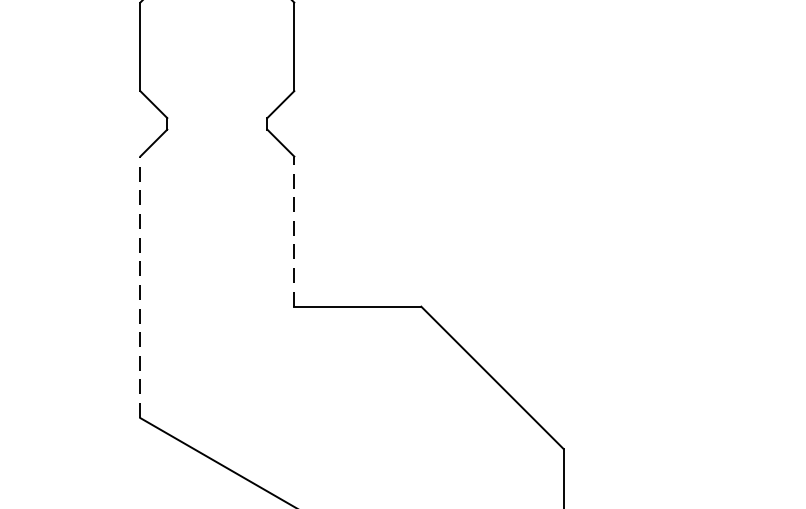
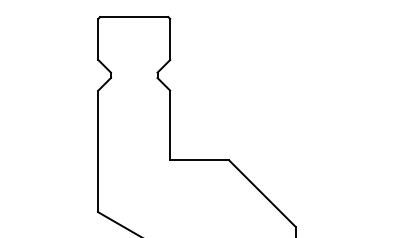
line: (295, 231) -> (170, 125), dashed -> solid
line: (140, 287) -> (98, 151), dashed -> solid

